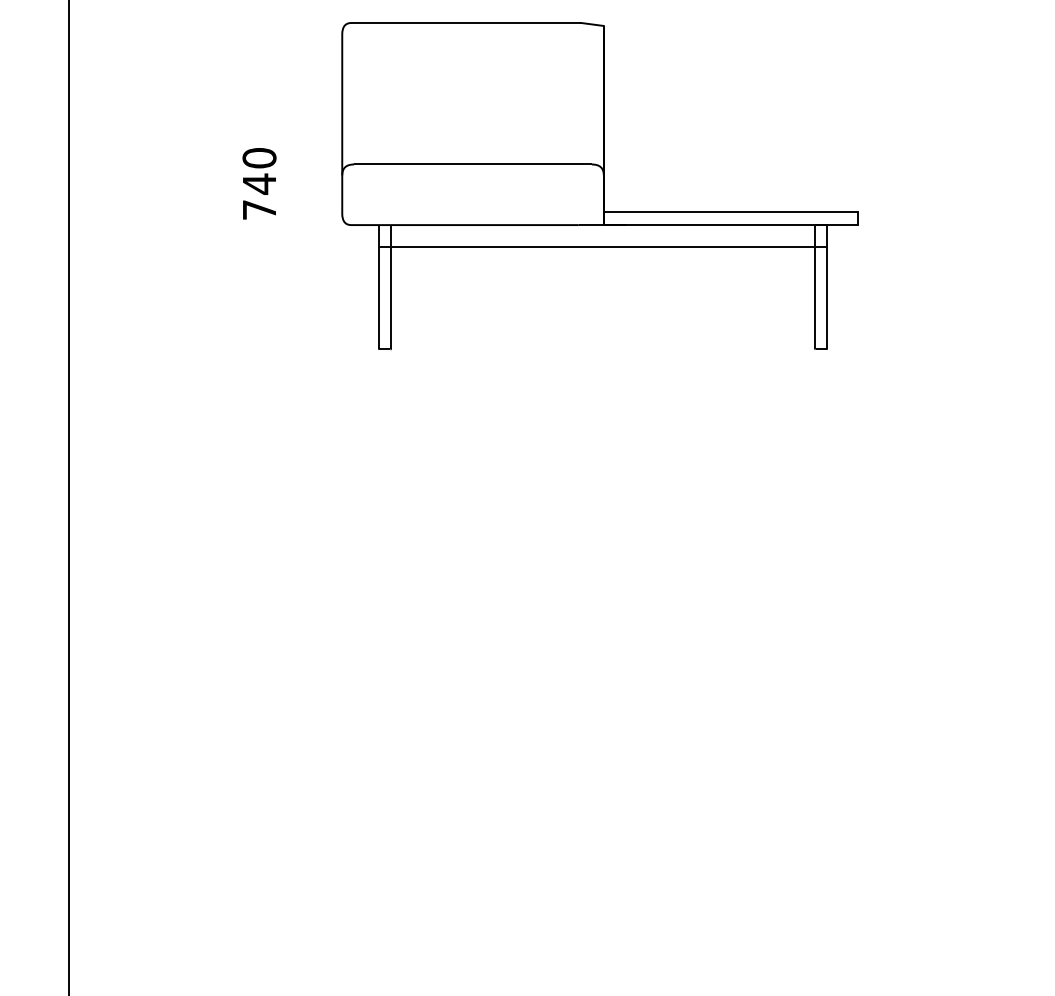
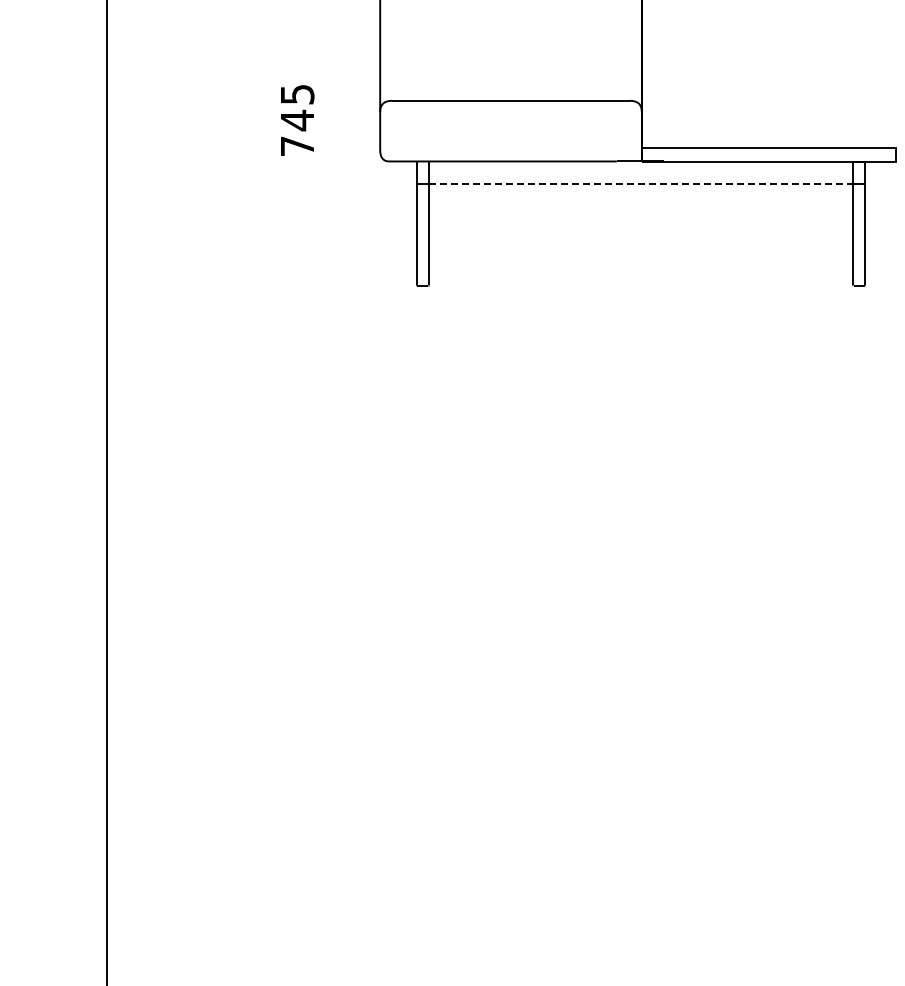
text: (259, 158) -> (297, 94), 740 -> 745
line: (603, 247) -> (641, 183), solid -> dashed

